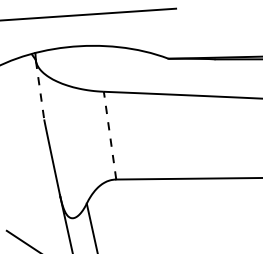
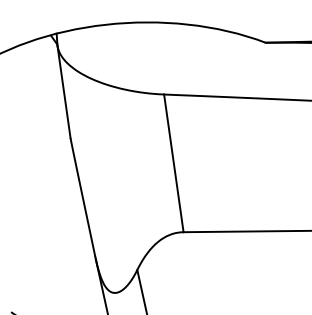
line: (40, 90) -> (64, 92), dashed -> solid
line: (110, 135) -> (174, 163), dashed -> solid

